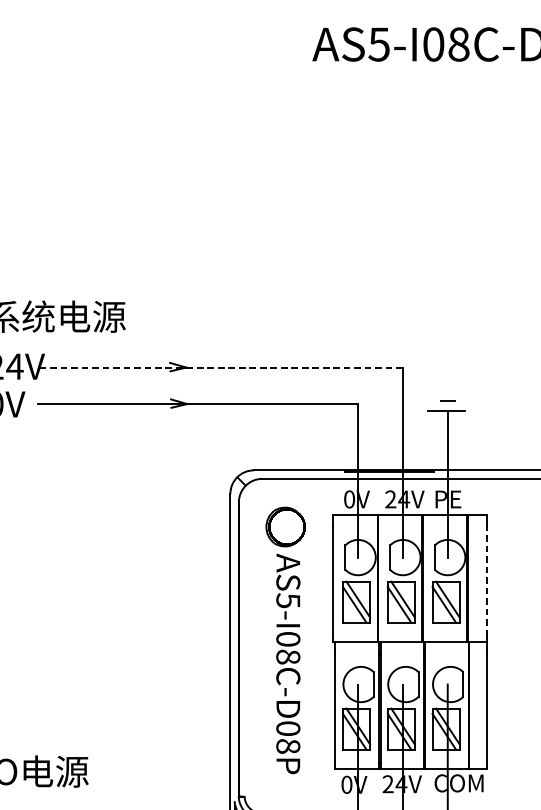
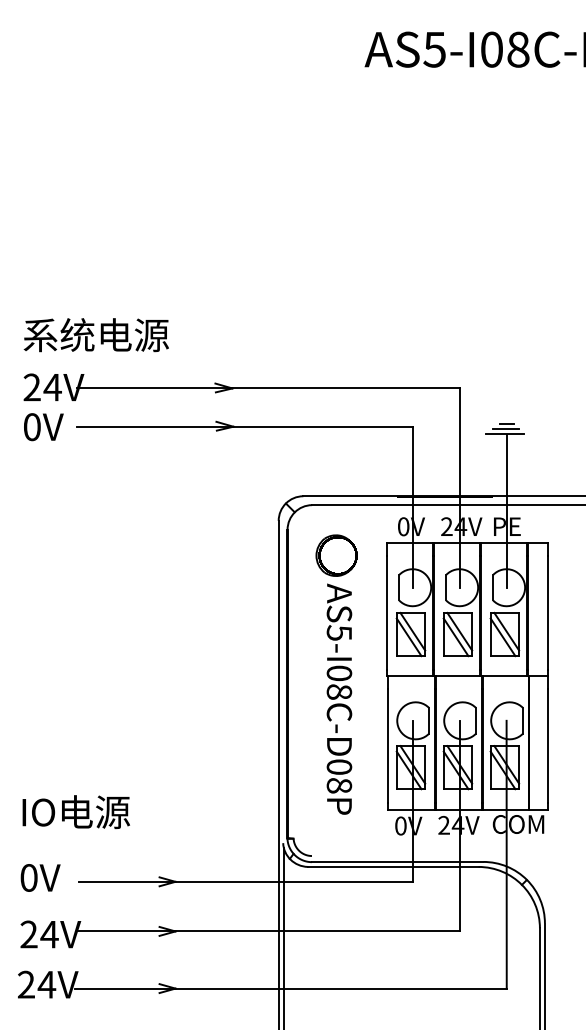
line: (219, 367) -> (267, 388), dashed -> solid
line: (446, 405) -> (505, 428), added
line: (486, 581) -> (547, 612), dashed -> solid

